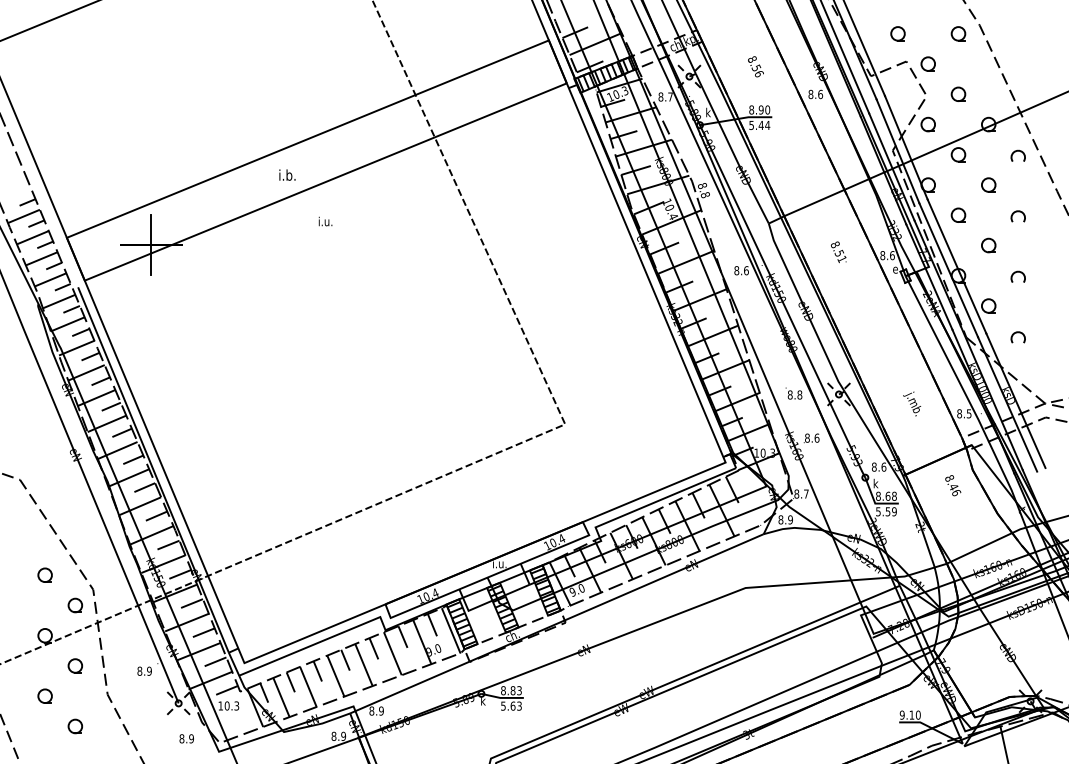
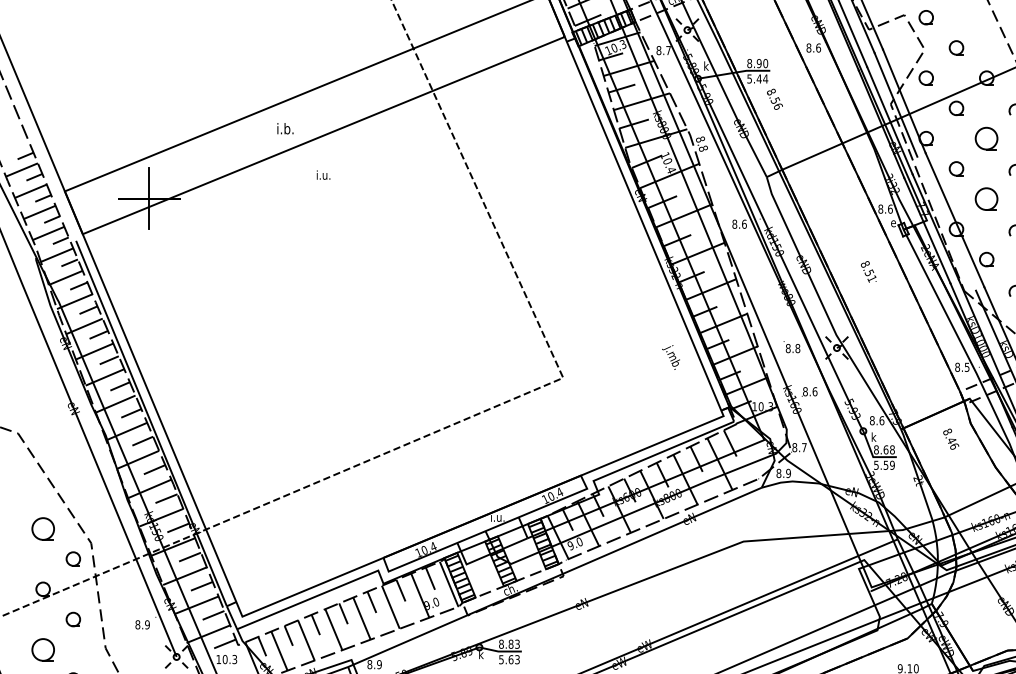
text: (755, 66) -> (774, 99), moved
part: (988, 184) -> (986, 138), size x1.6
part: (988, 245) -> (986, 199), size x1.6
text: (838, 252) -> (868, 272), moved
line: (948, 270) -> (946, 224), removed
text: (912, 403) -> (671, 357), moved
part: (44, 574) -> (42, 528), size x1.6
part: (44, 695) -> (42, 649), size x1.6

